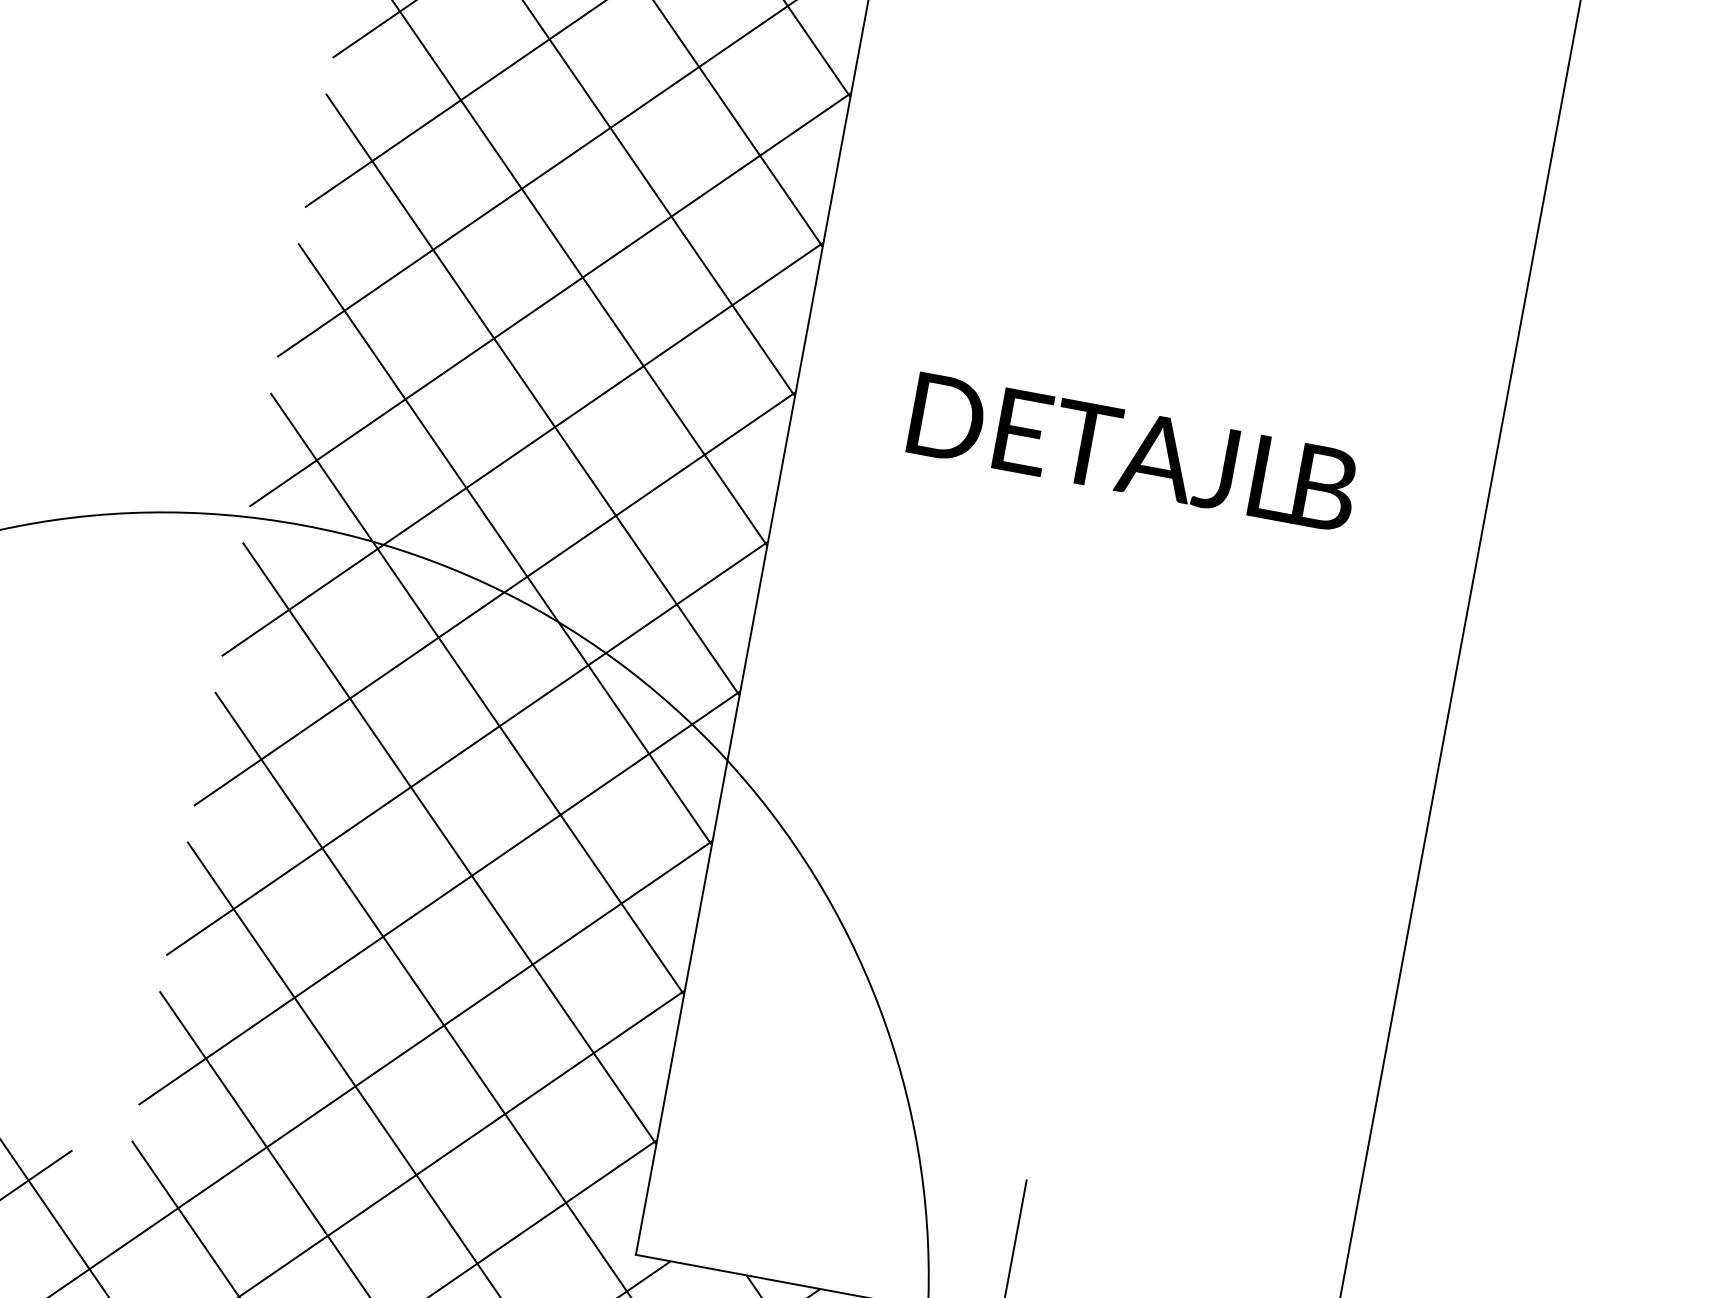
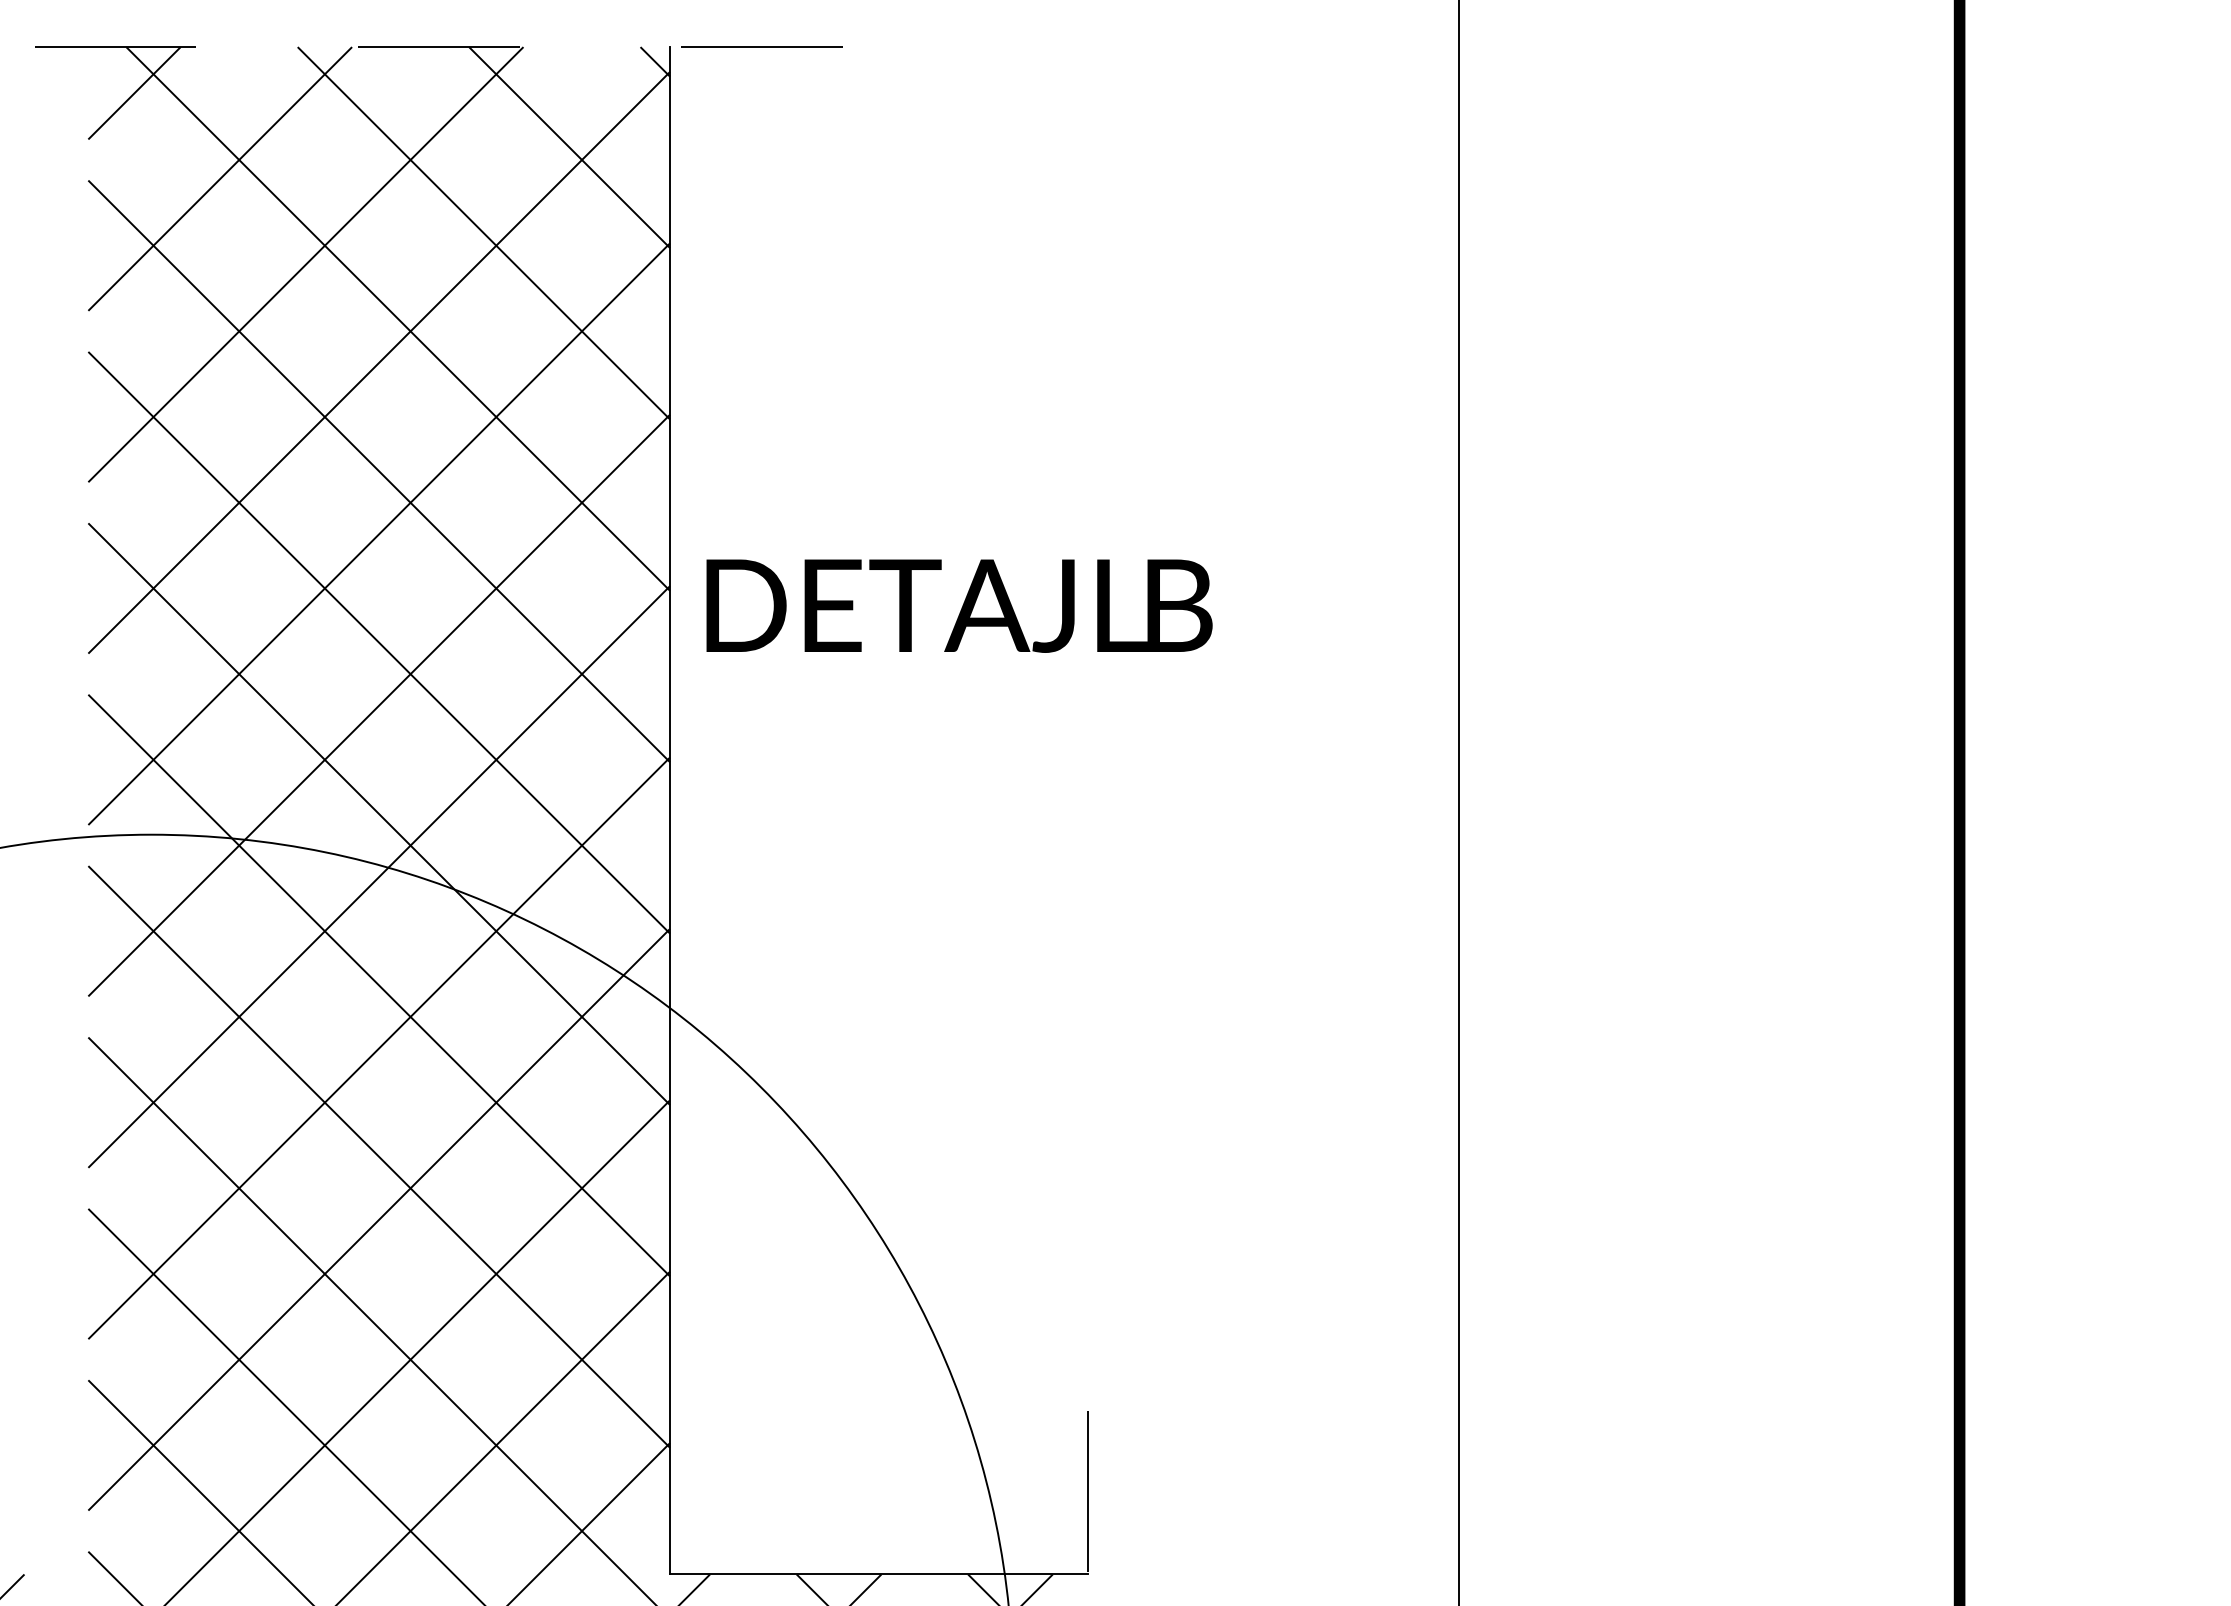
text: (1133, 452) -> (959, 605), moved

